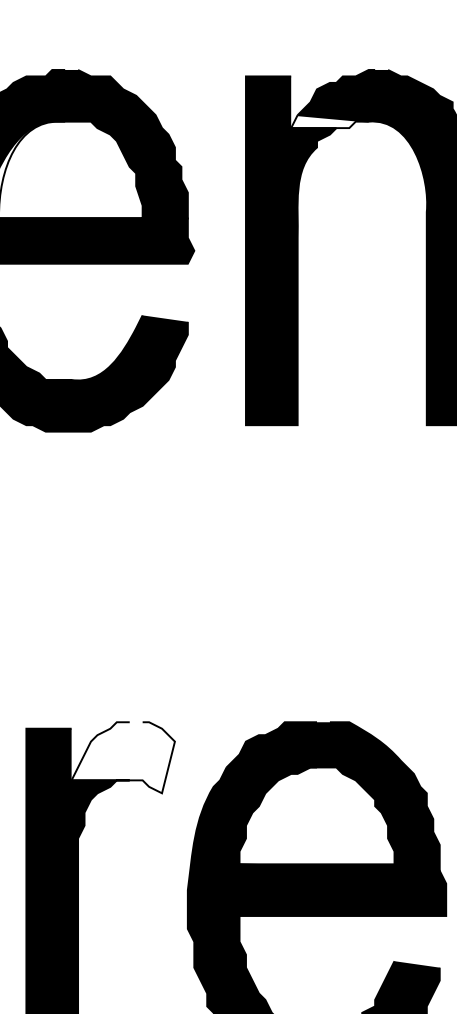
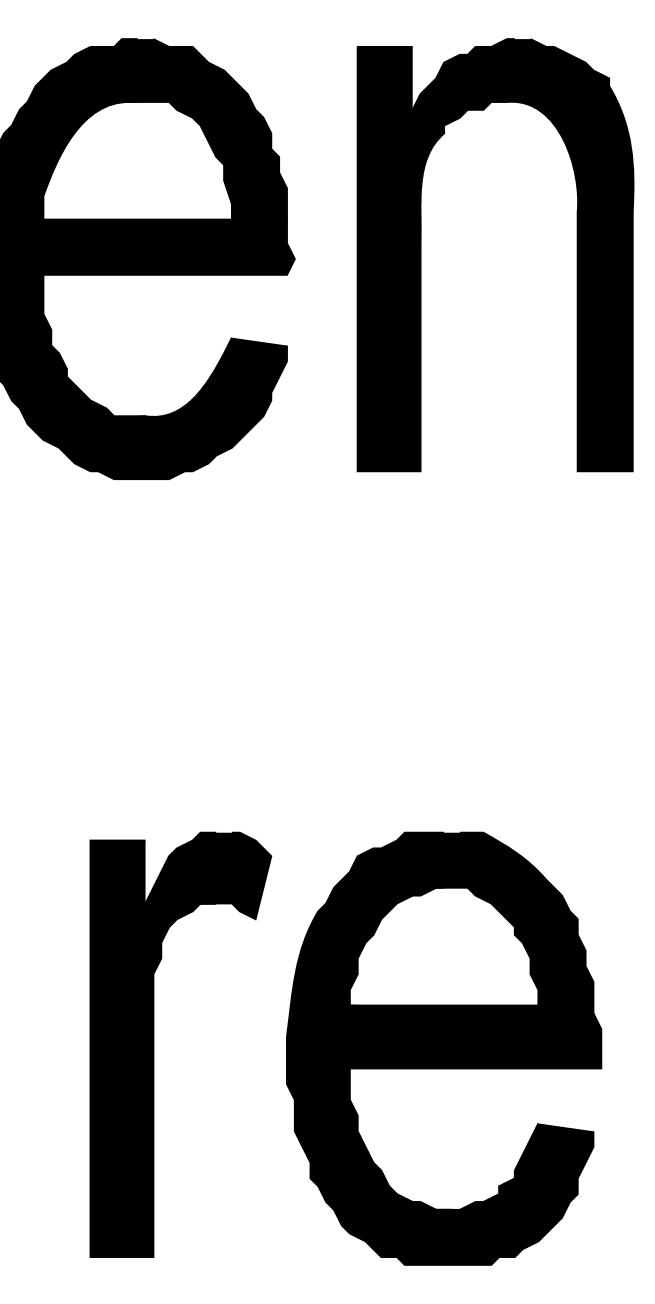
fill: (329, 121) -> (459, 101), added
fill: (123, 757) -> (208, 875), added

